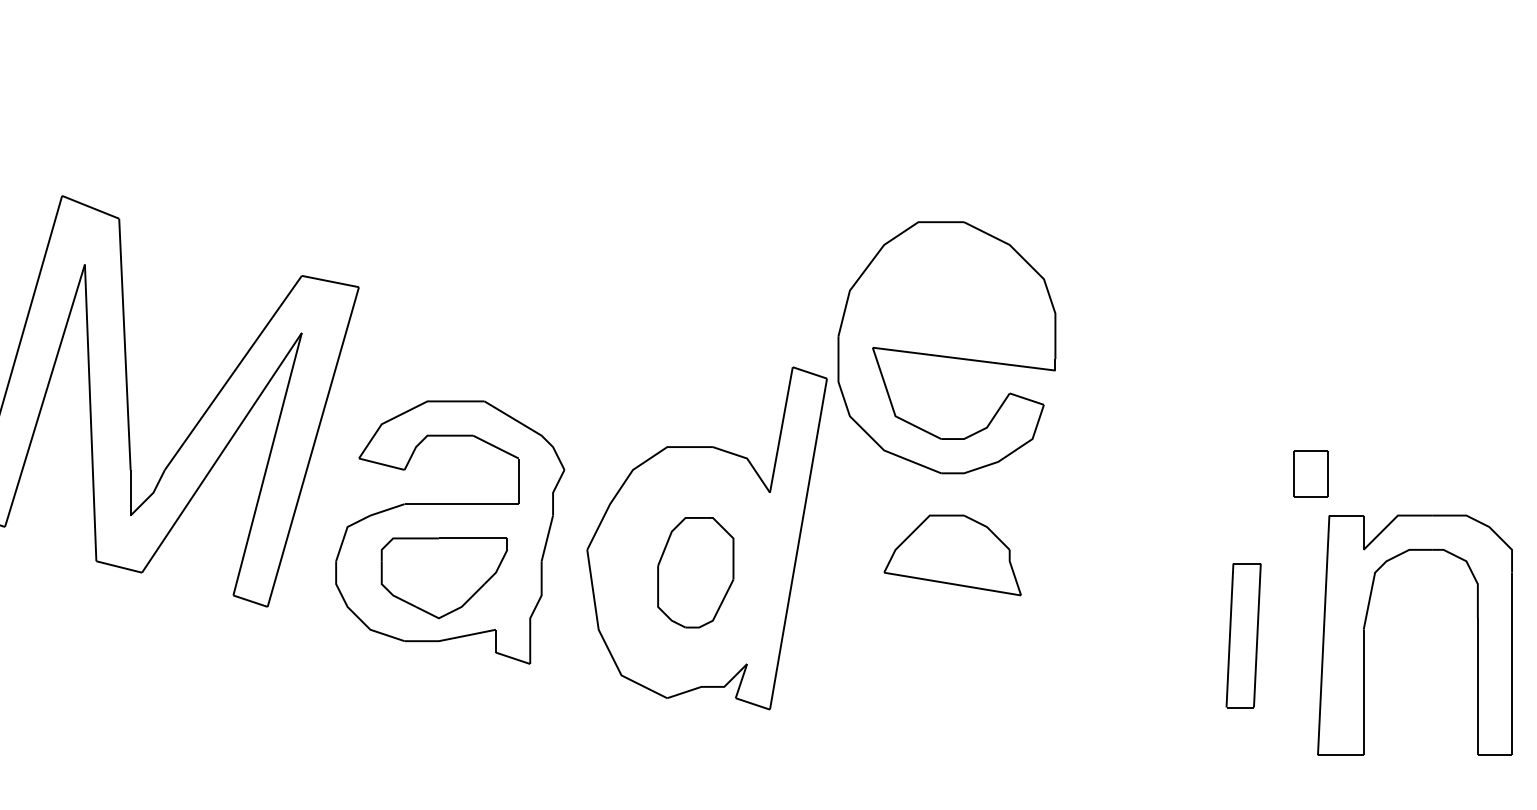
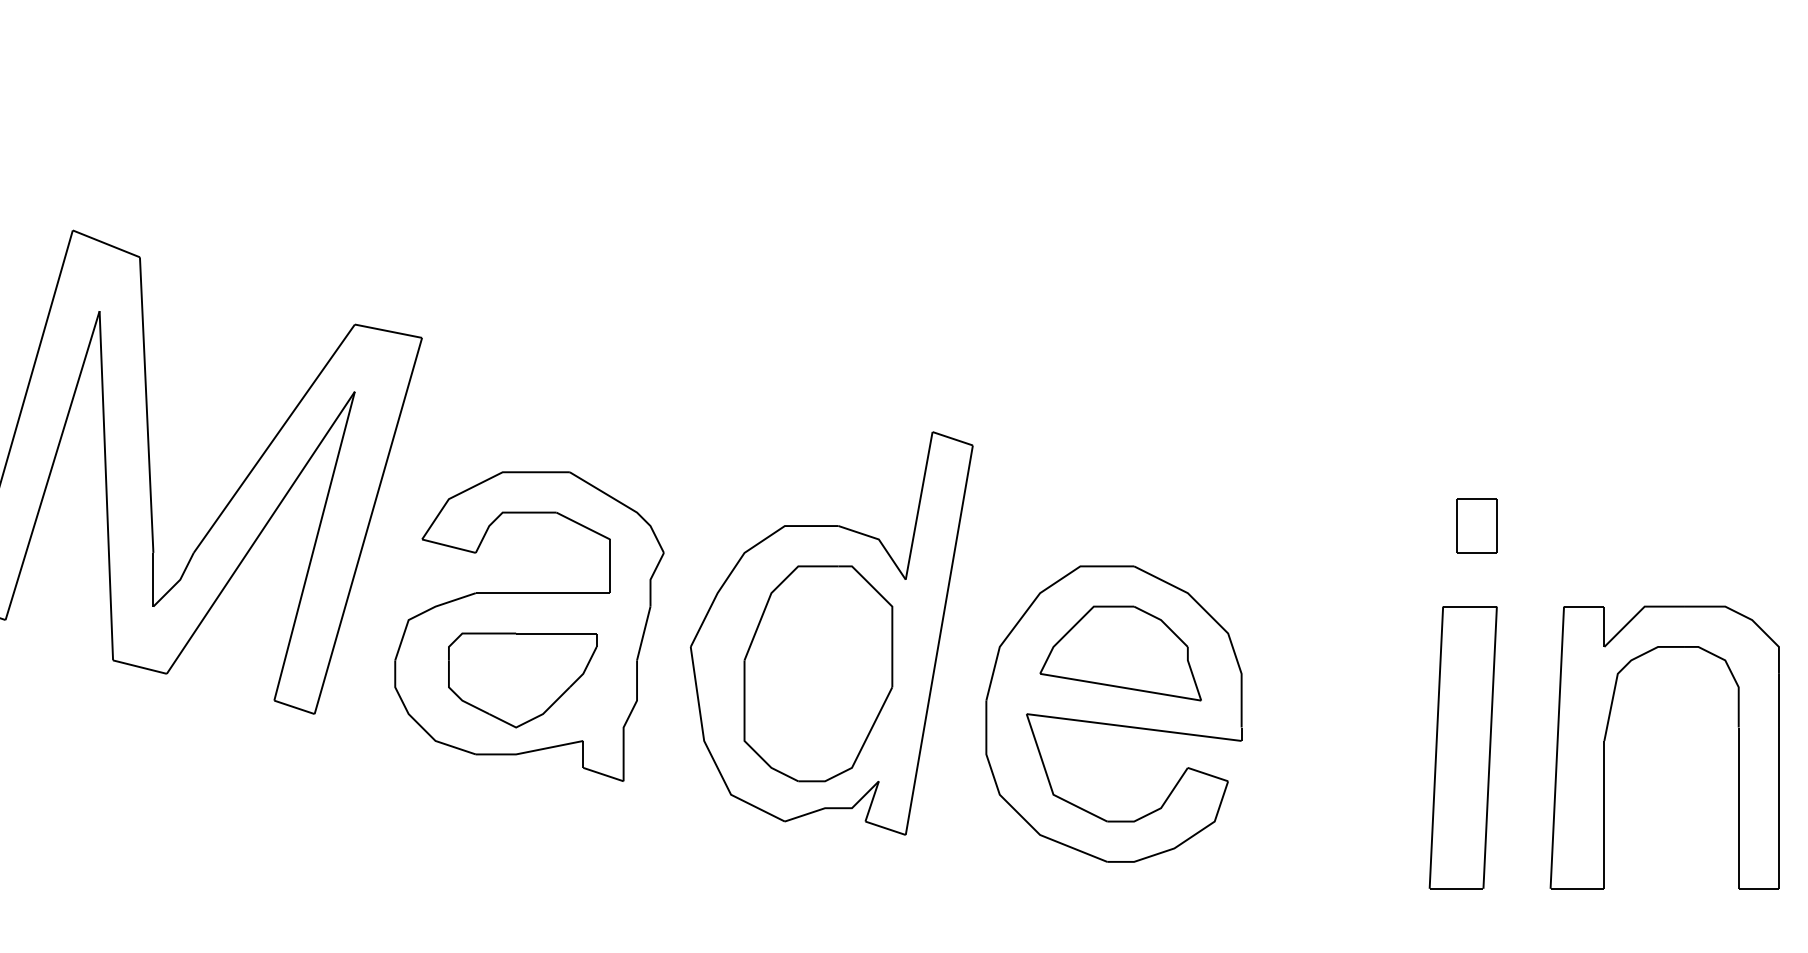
part: (946, 347) -> (1113, 713), moved
part: (1311, 473) -> (1476, 525), moved
part: (695, 572) -> (818, 673), size x1.67
part: (1243, 635) -> (1462, 747), size x1.67

